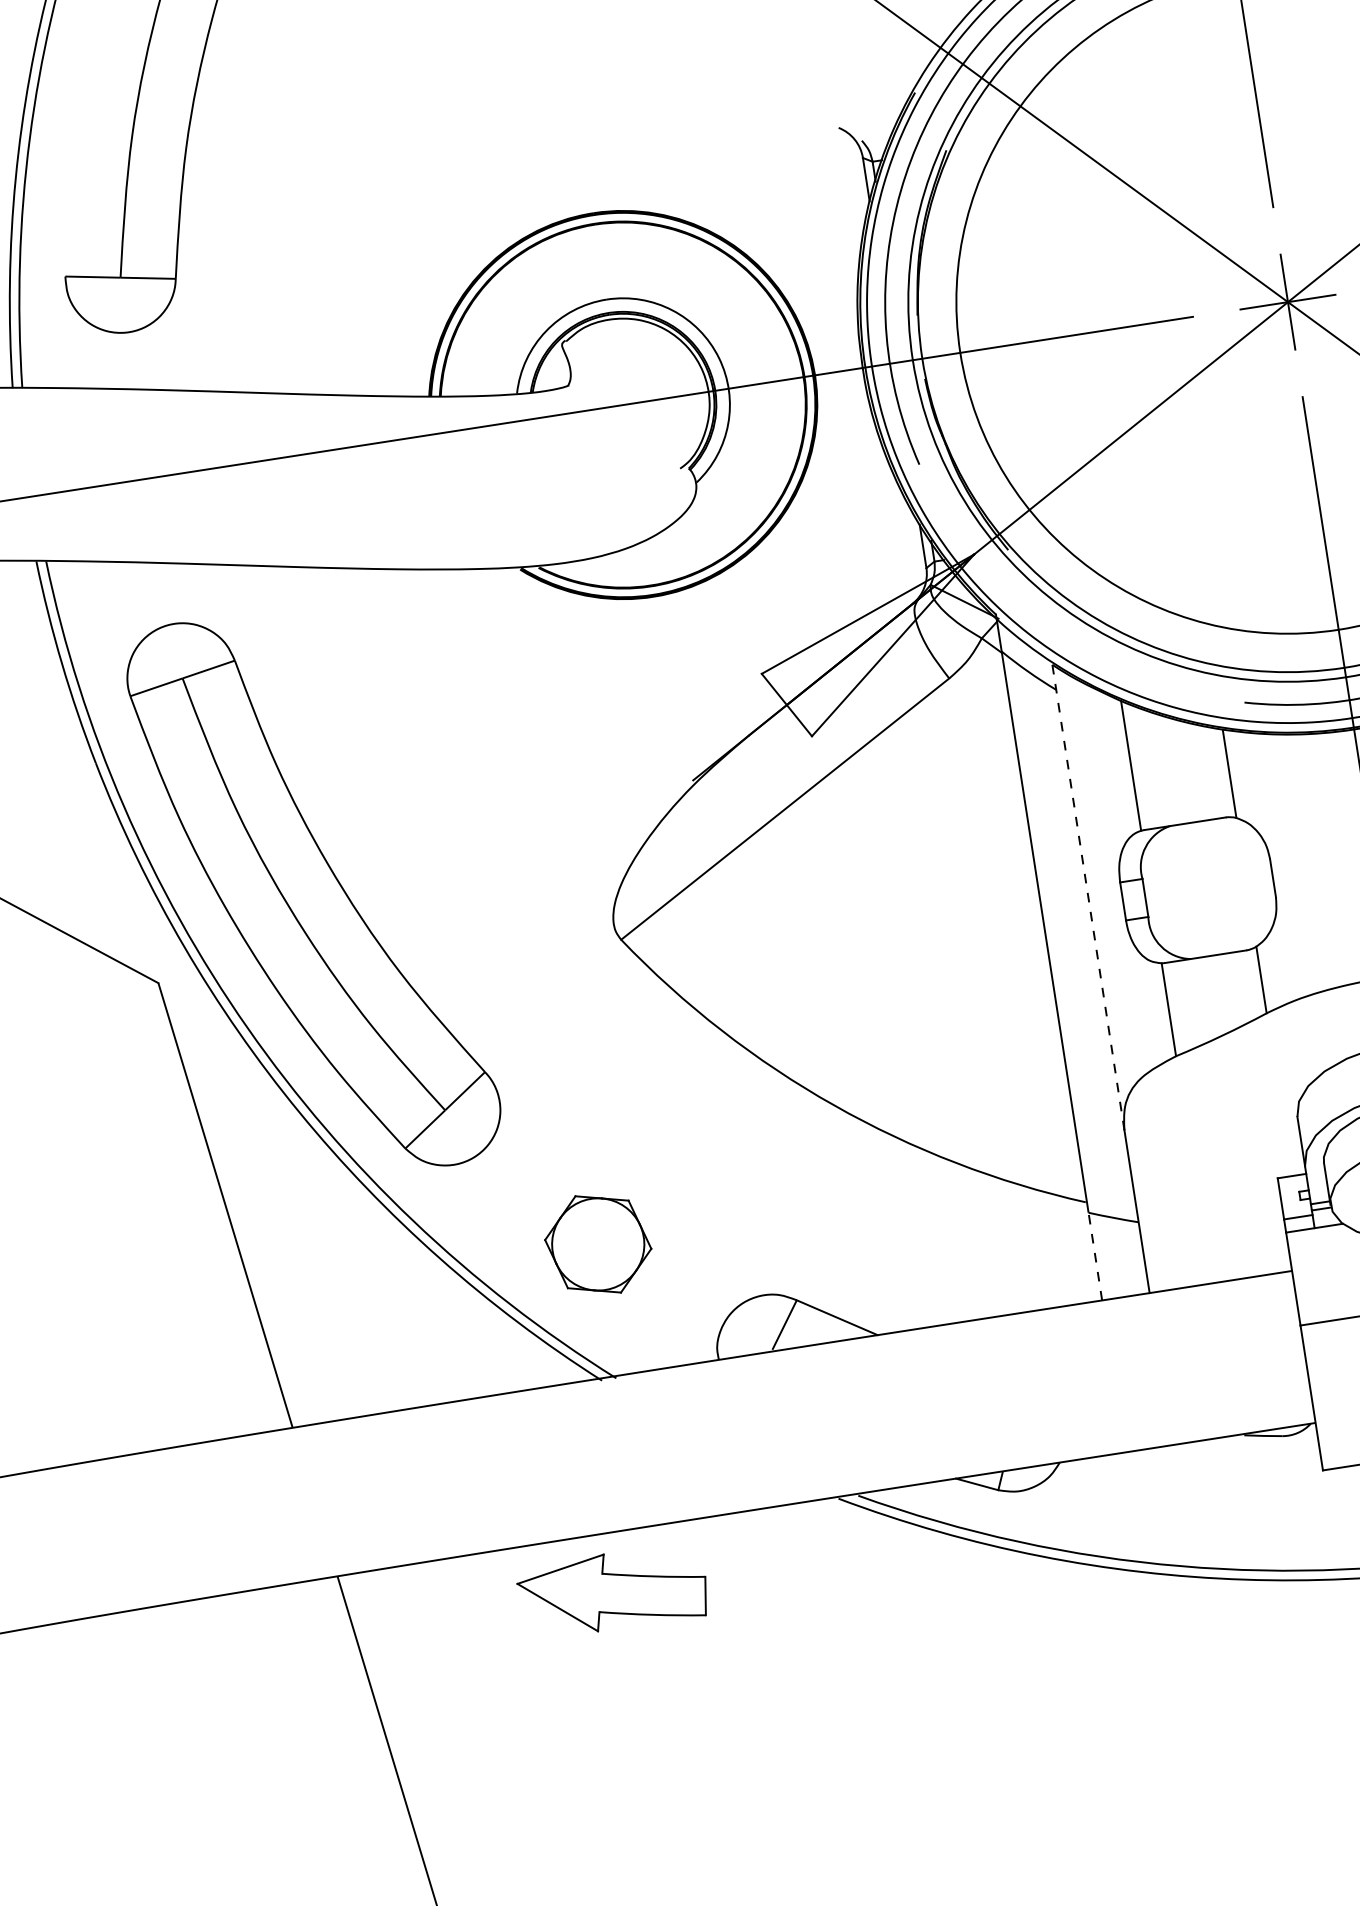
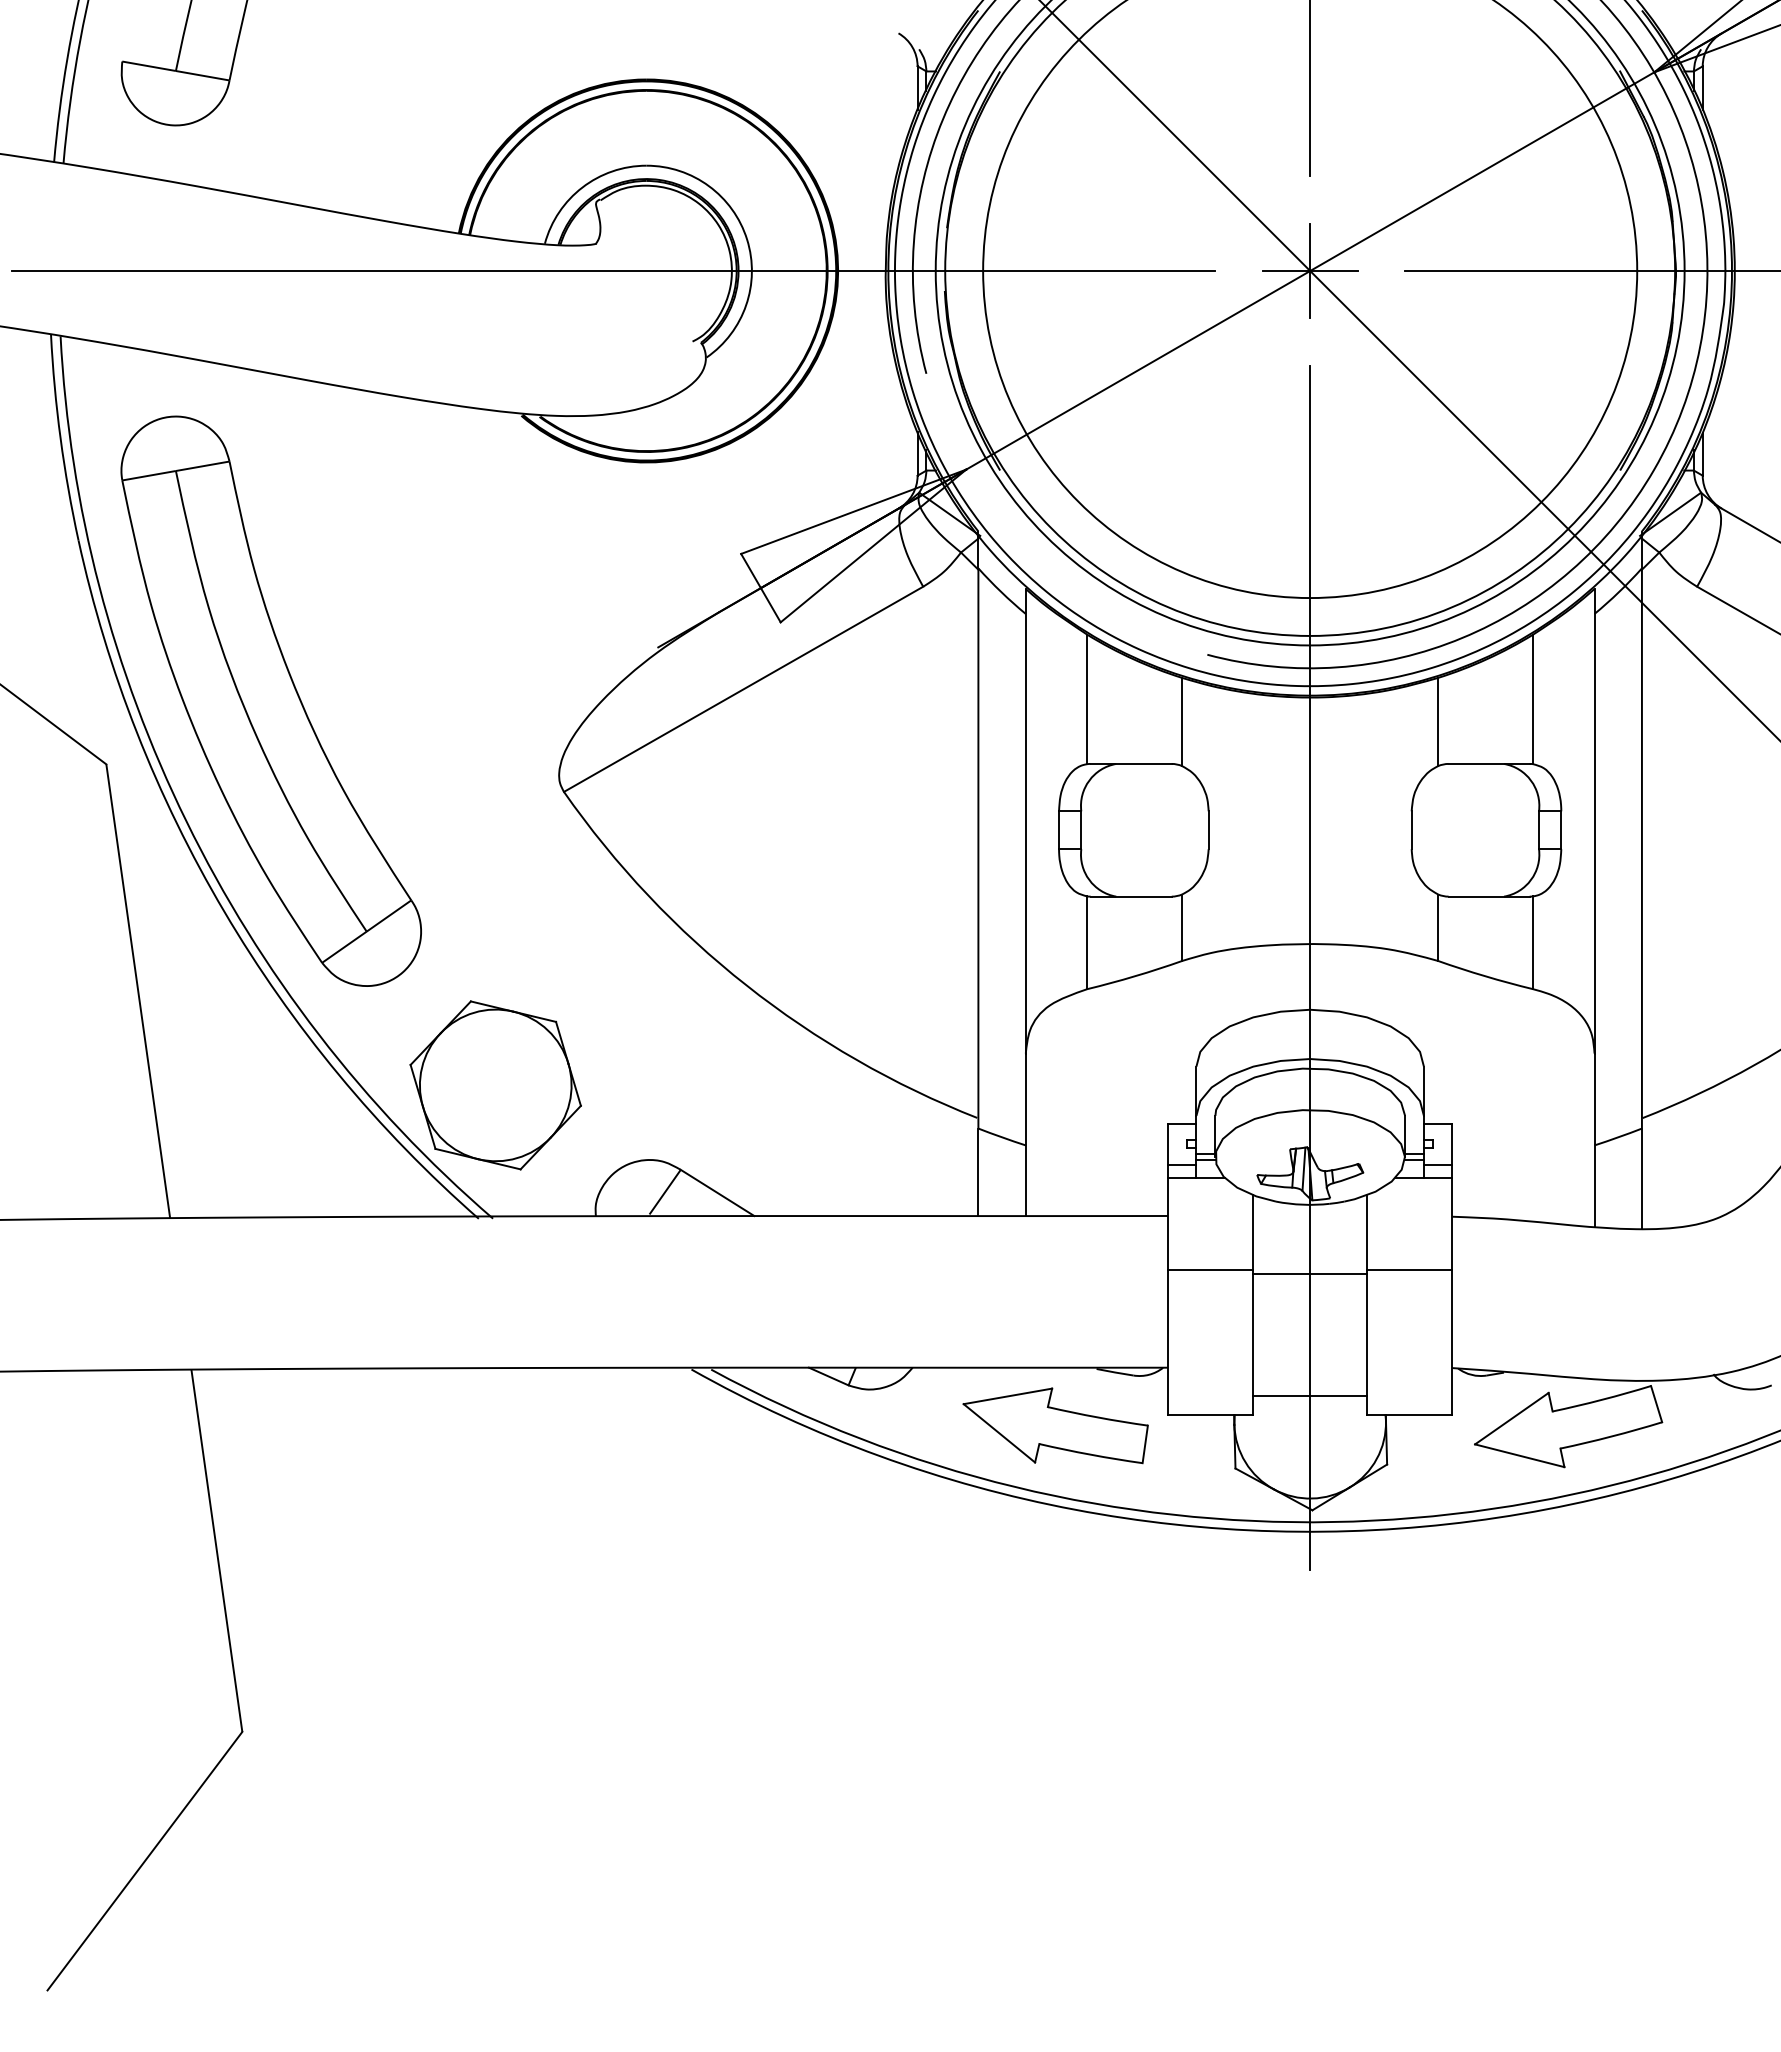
line: (1087, 896) -> (1025, 820), dashed -> solid
part: (598, 1244) -> (495, 1085), size x1.67
line: (1095, 1256) -> (978, 1172), dashed -> solid
part: (612, 1591) -> (1055, 1425), moved

